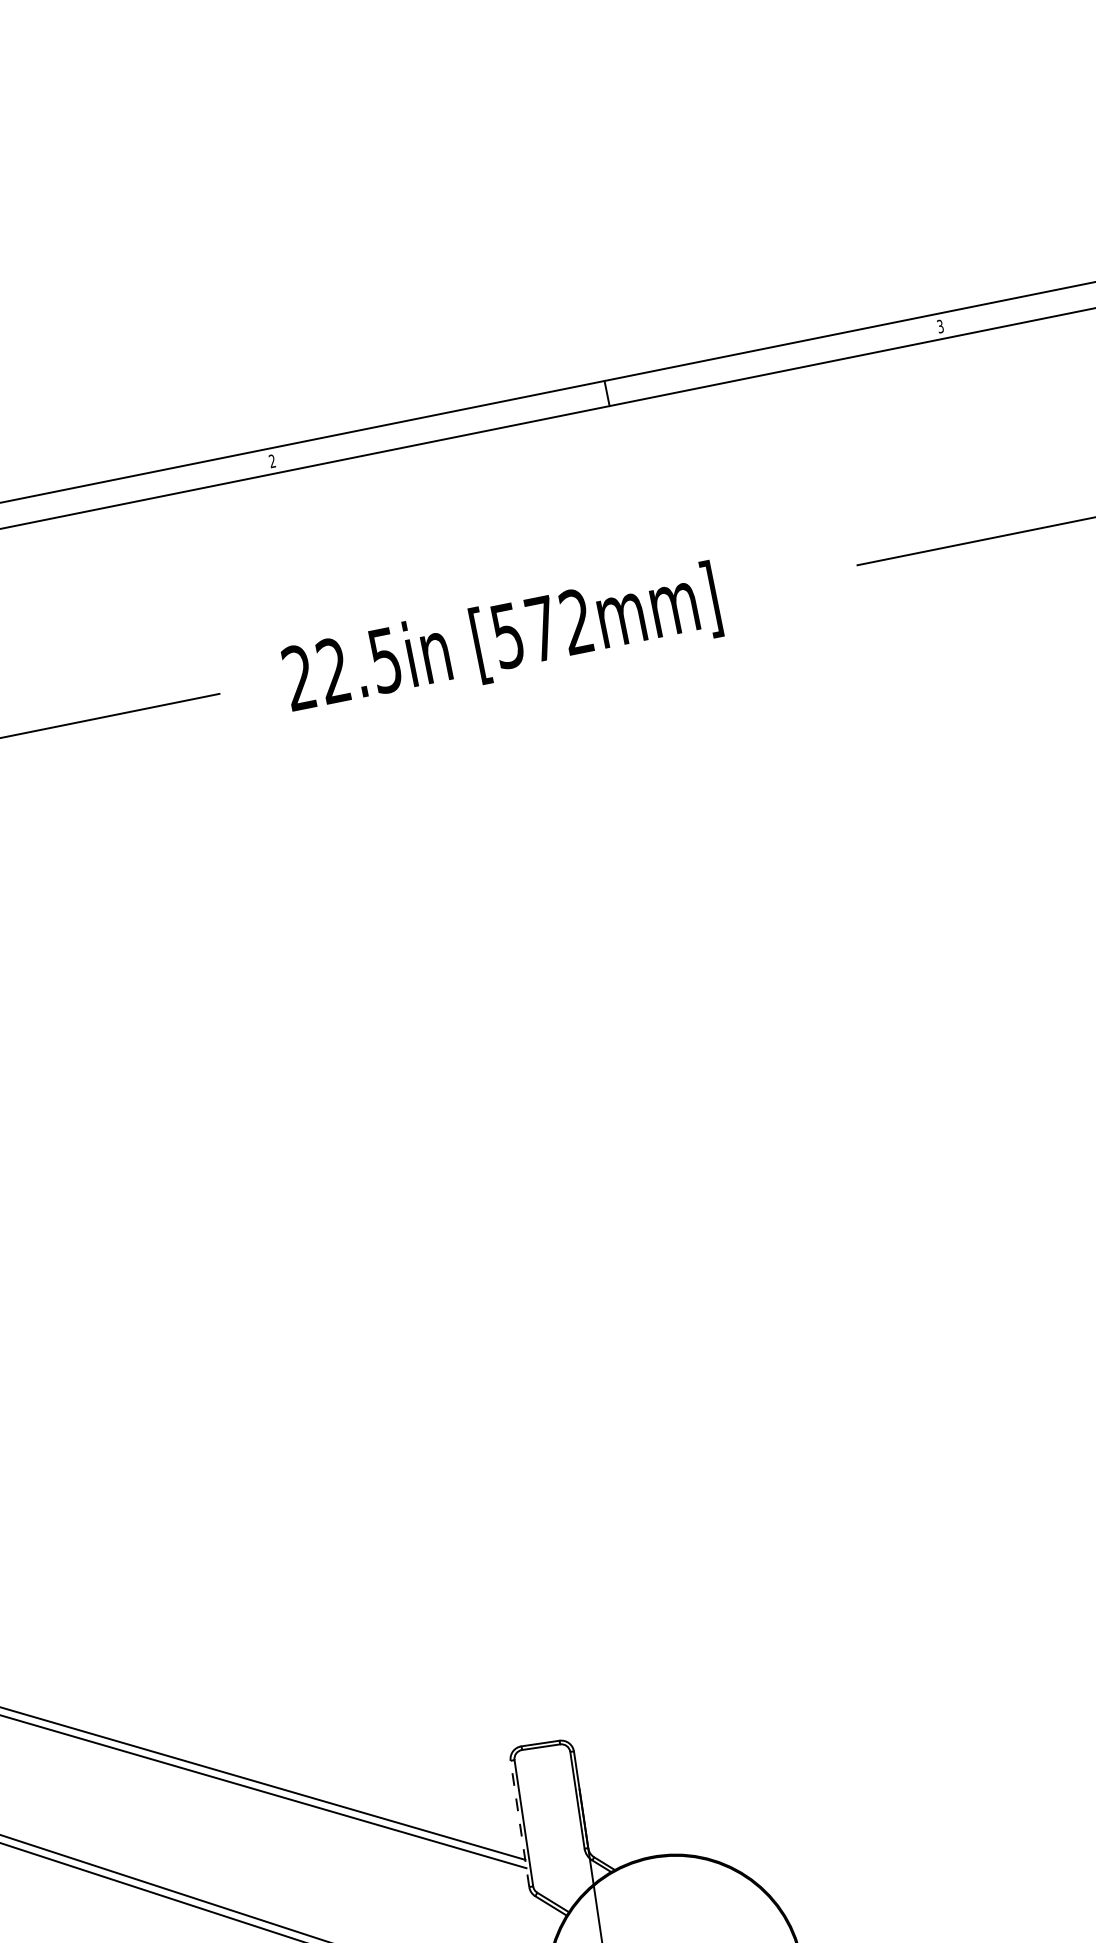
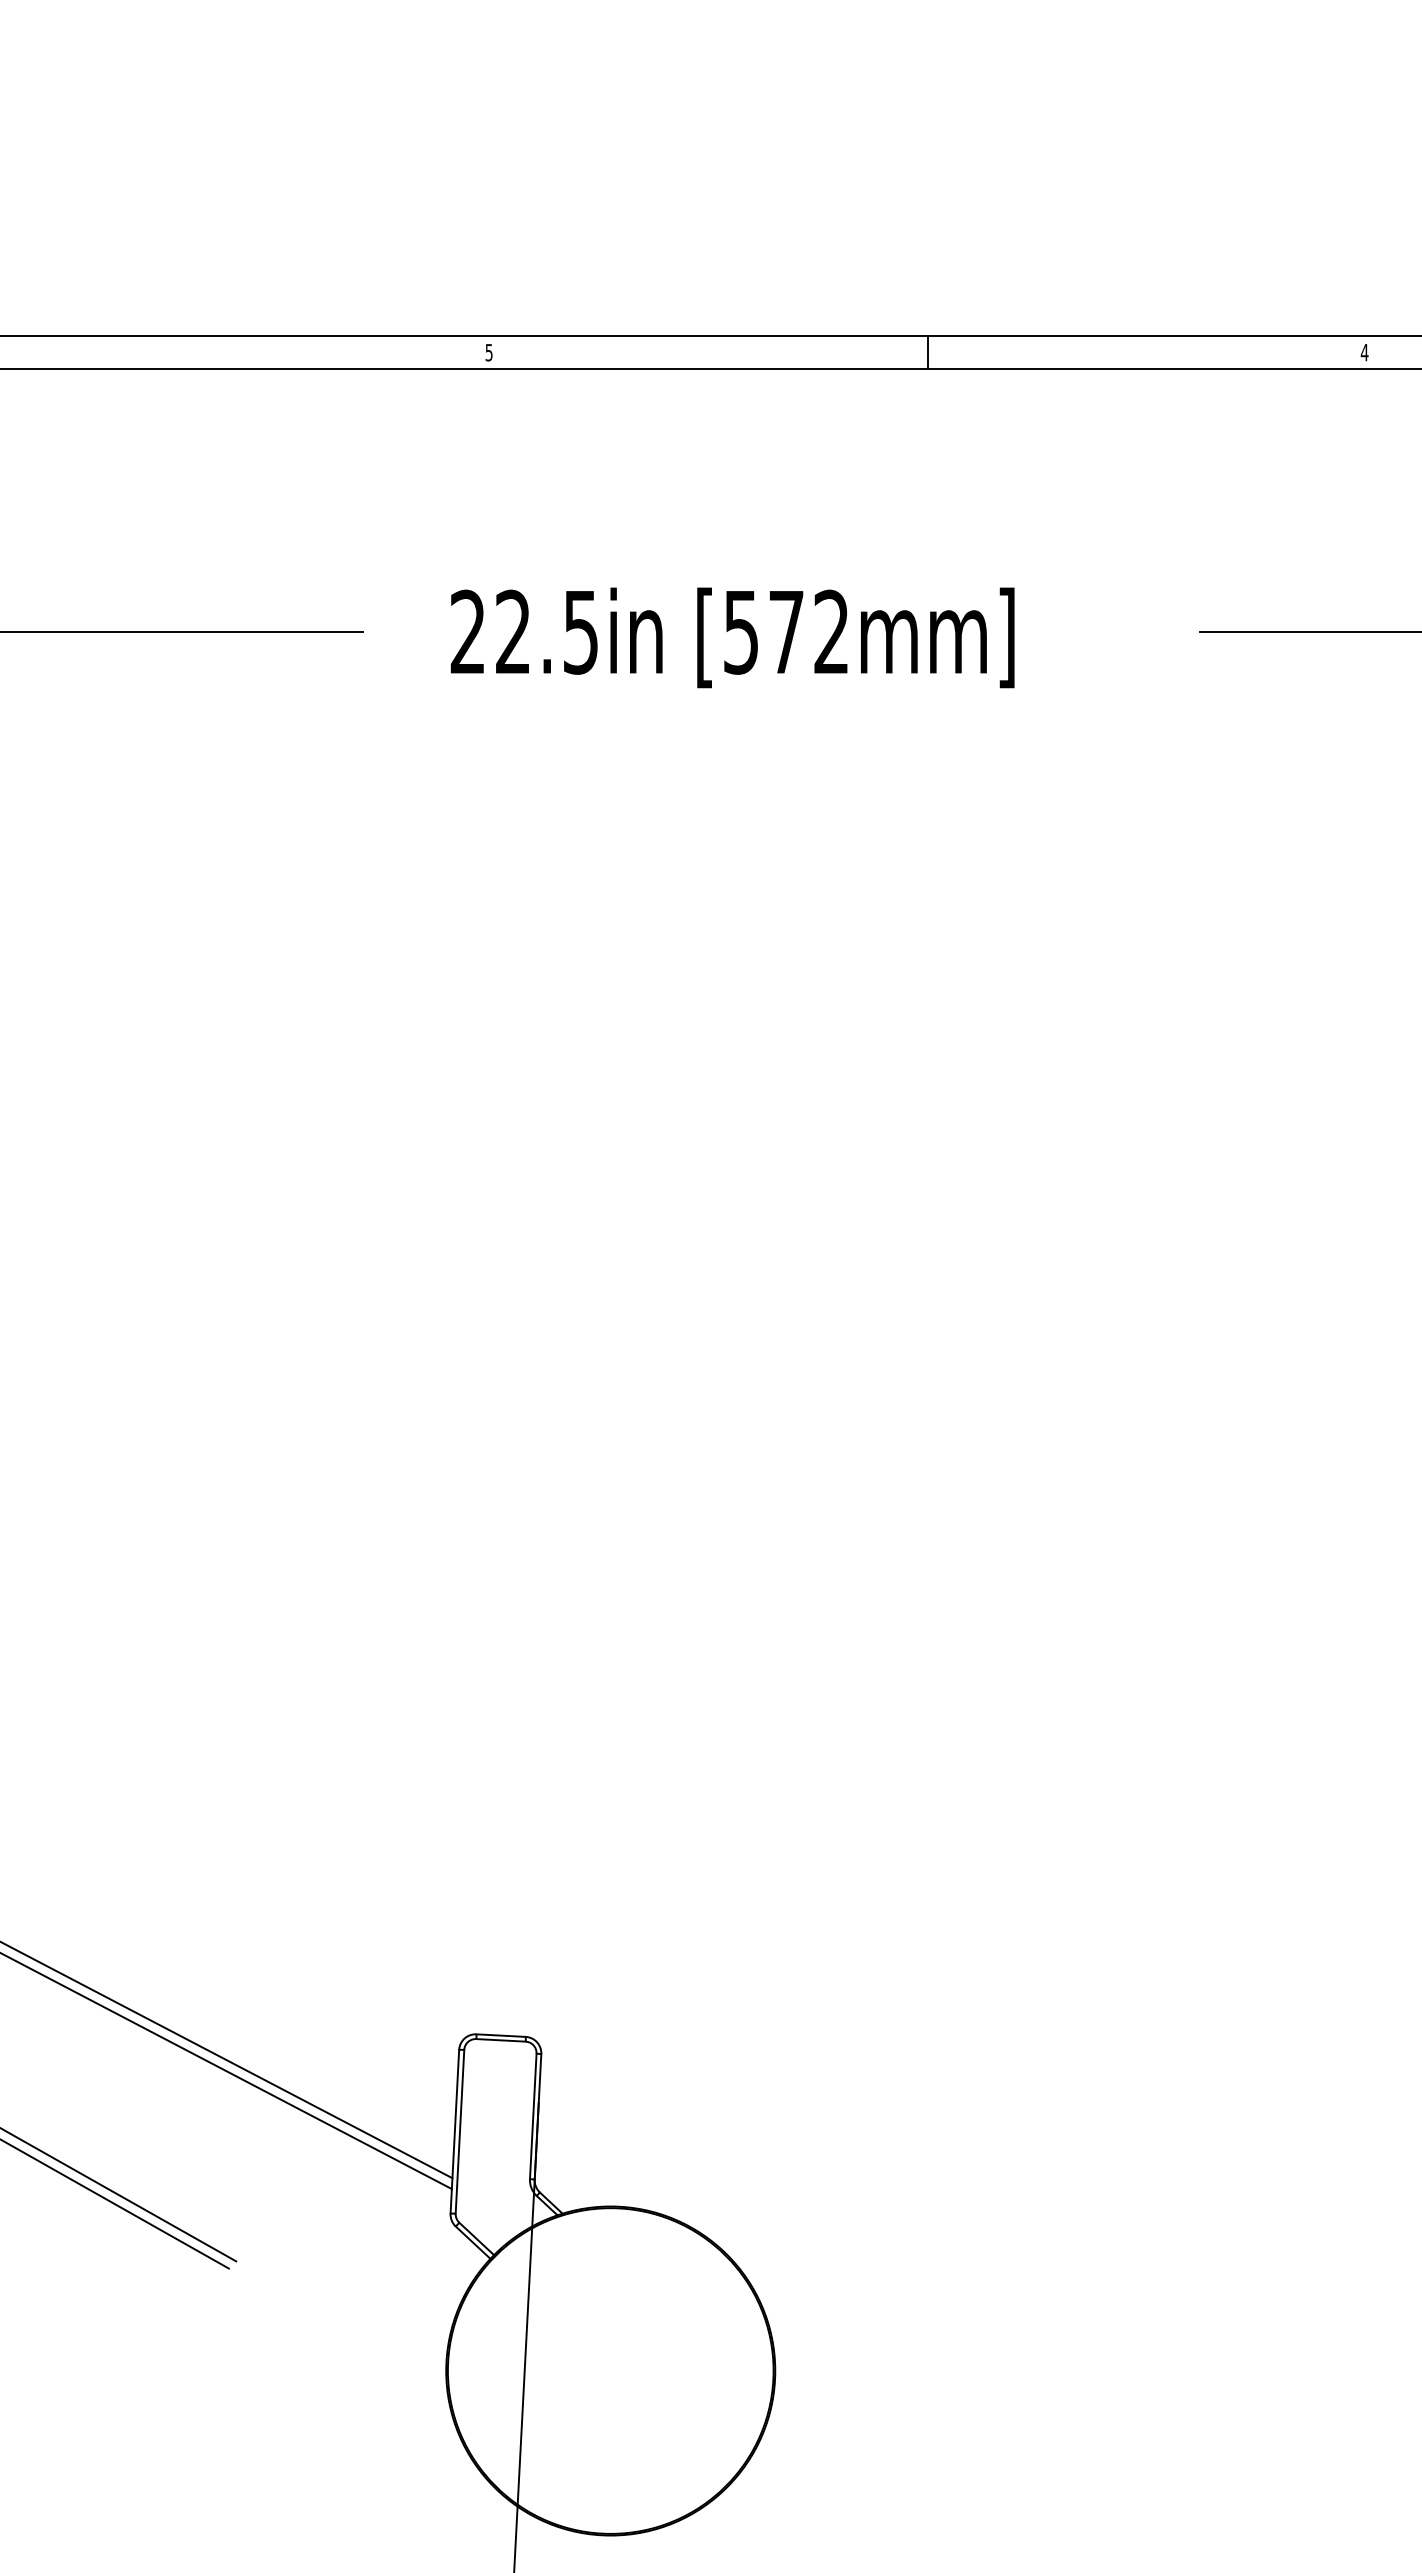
text: (940, 326) -> (1364, 352), 3 -> 4
text: (271, 461) -> (488, 352), 2 -> 5
line: (519, 1823) -> (454, 2131), dashed -> solid

